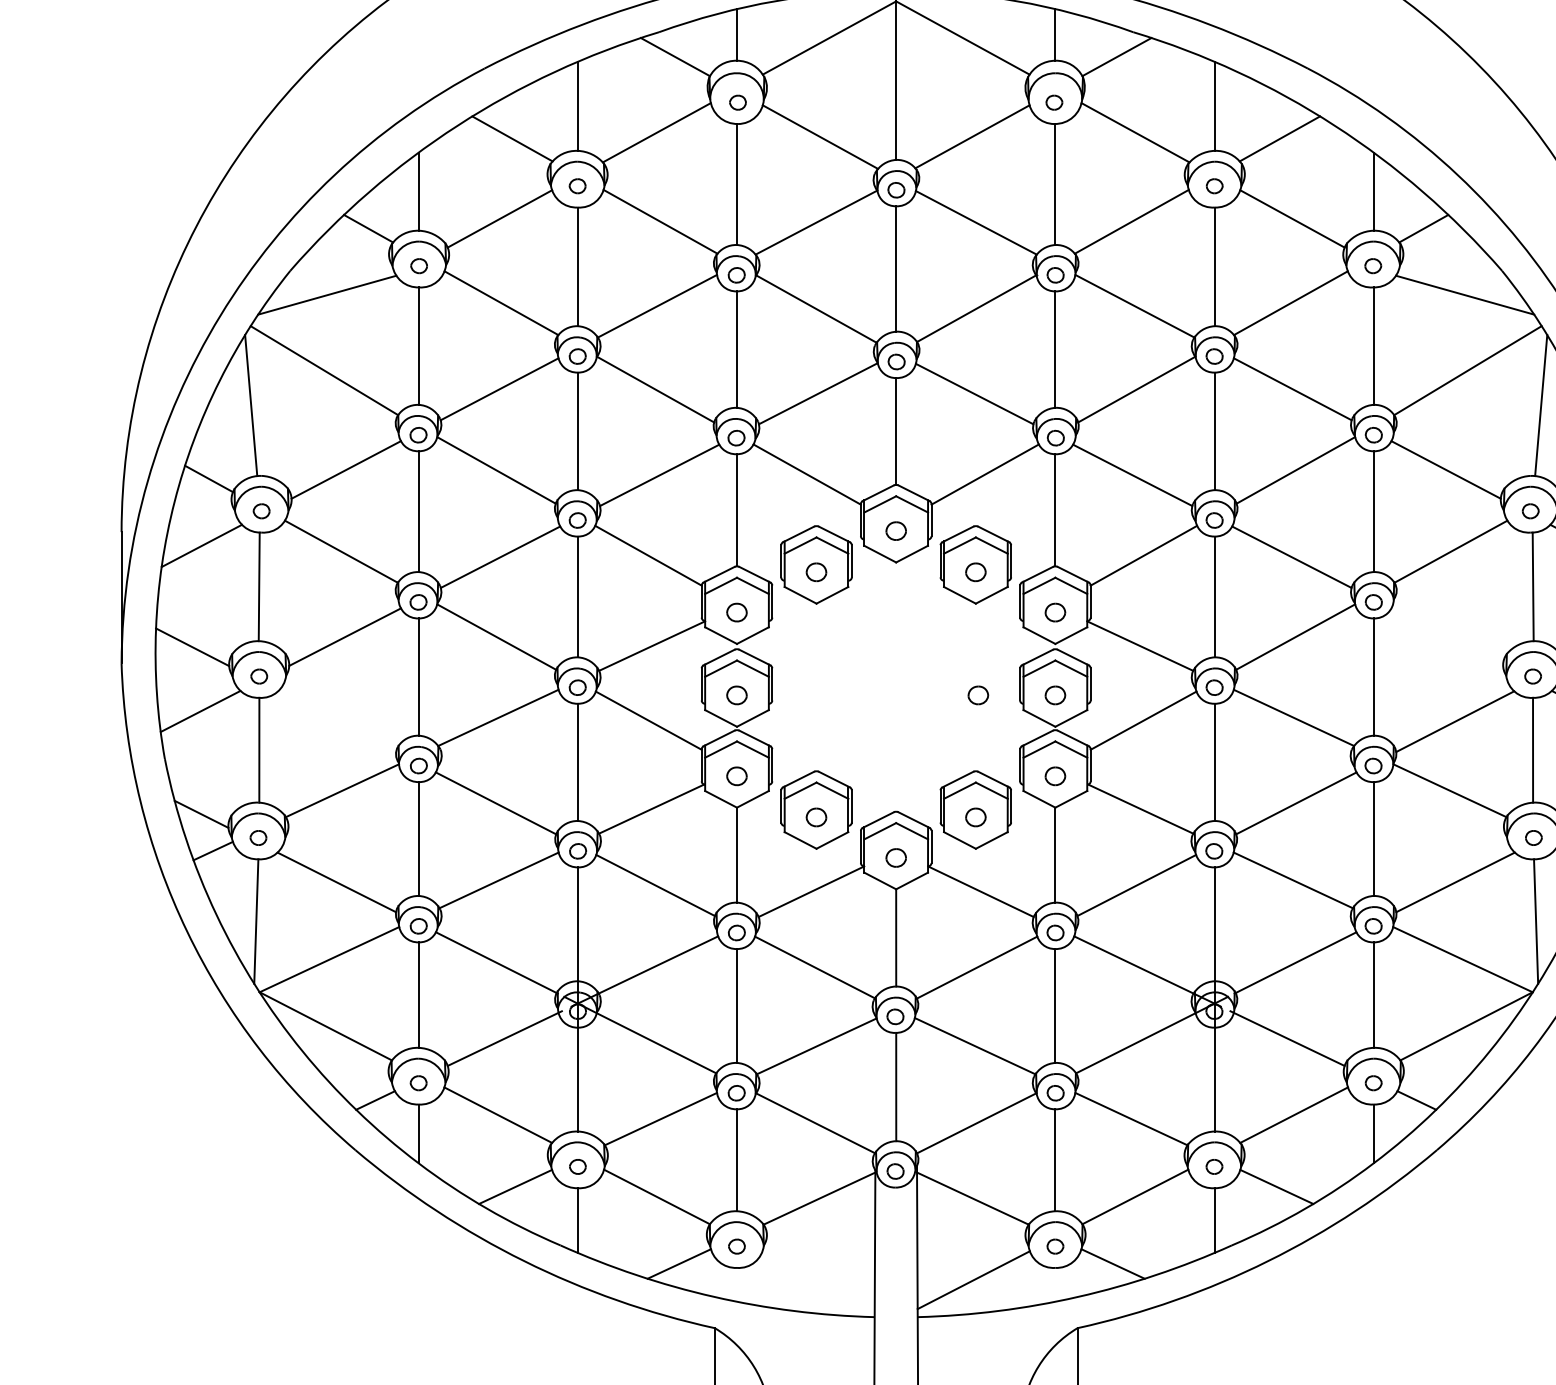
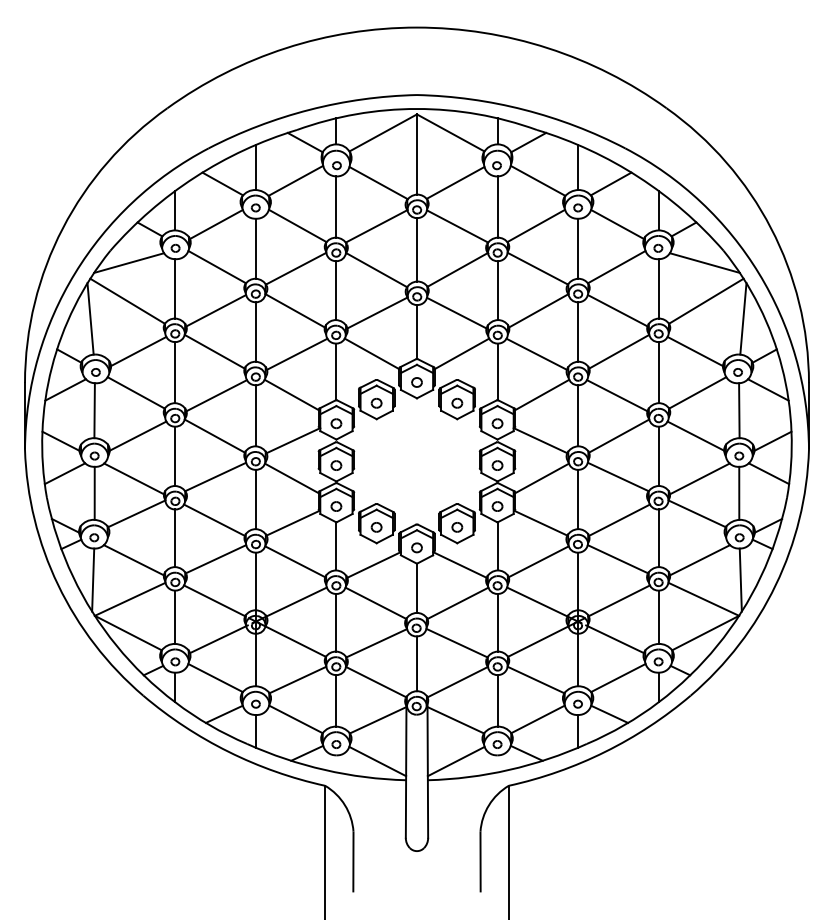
line: (1446, 635) -> (695, 435), added
part: (978, 695) -> (458, 465), removed
line: (335, 720) -> (133, 478), added
line: (818, 1280) -> (377, 761), added

